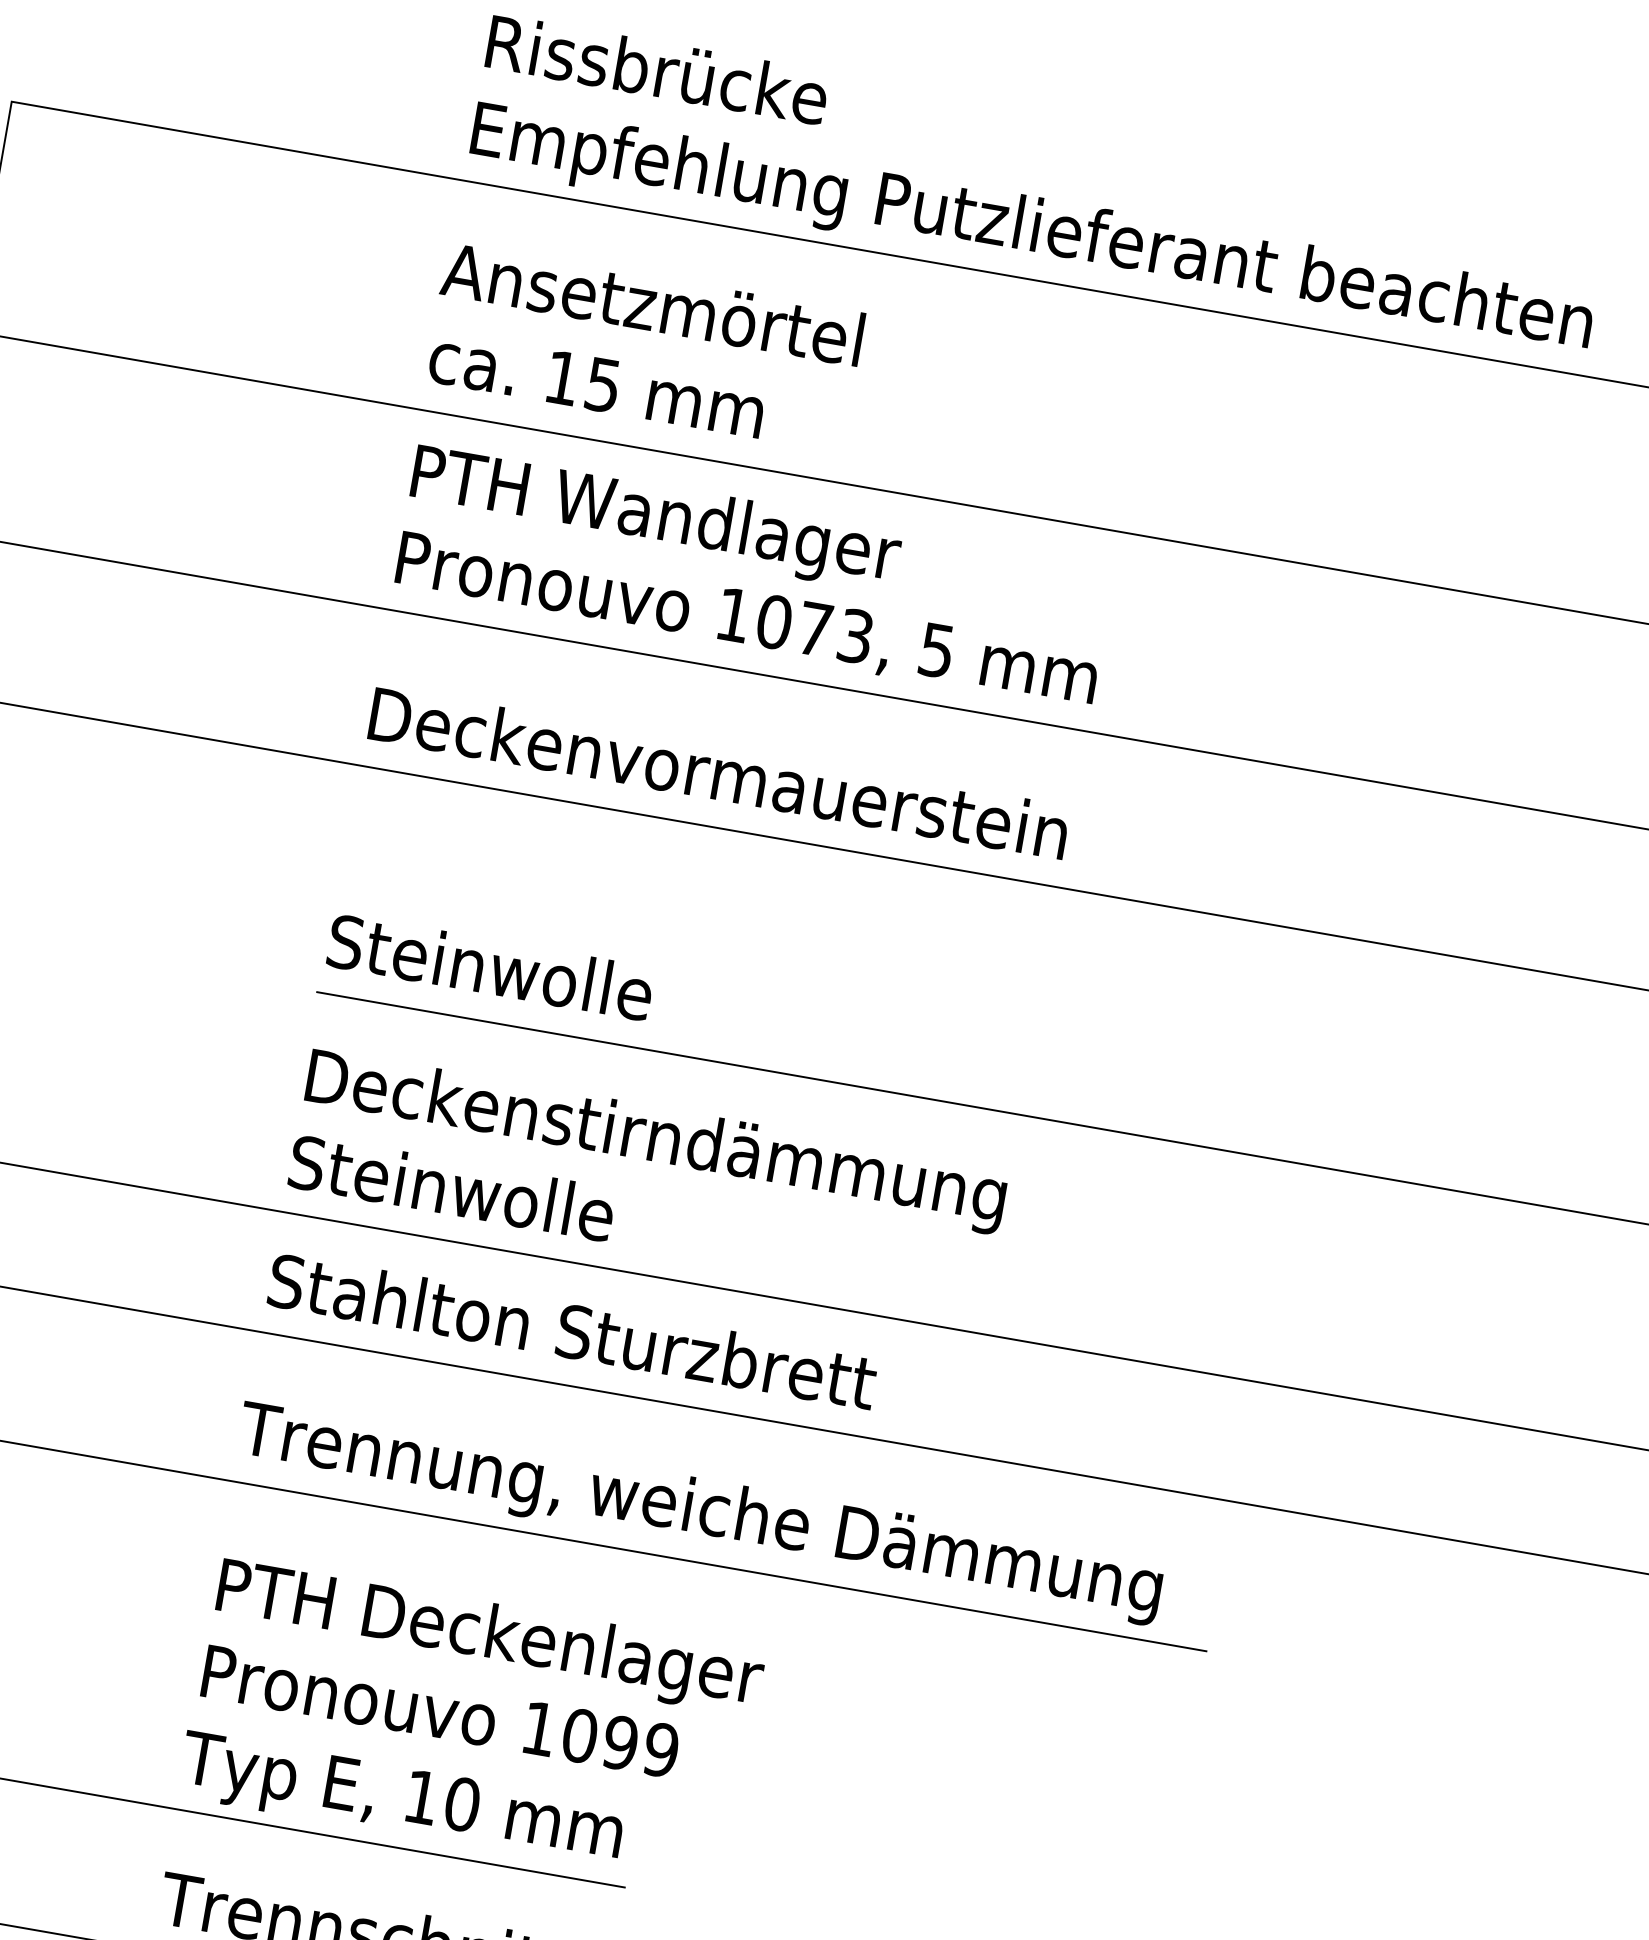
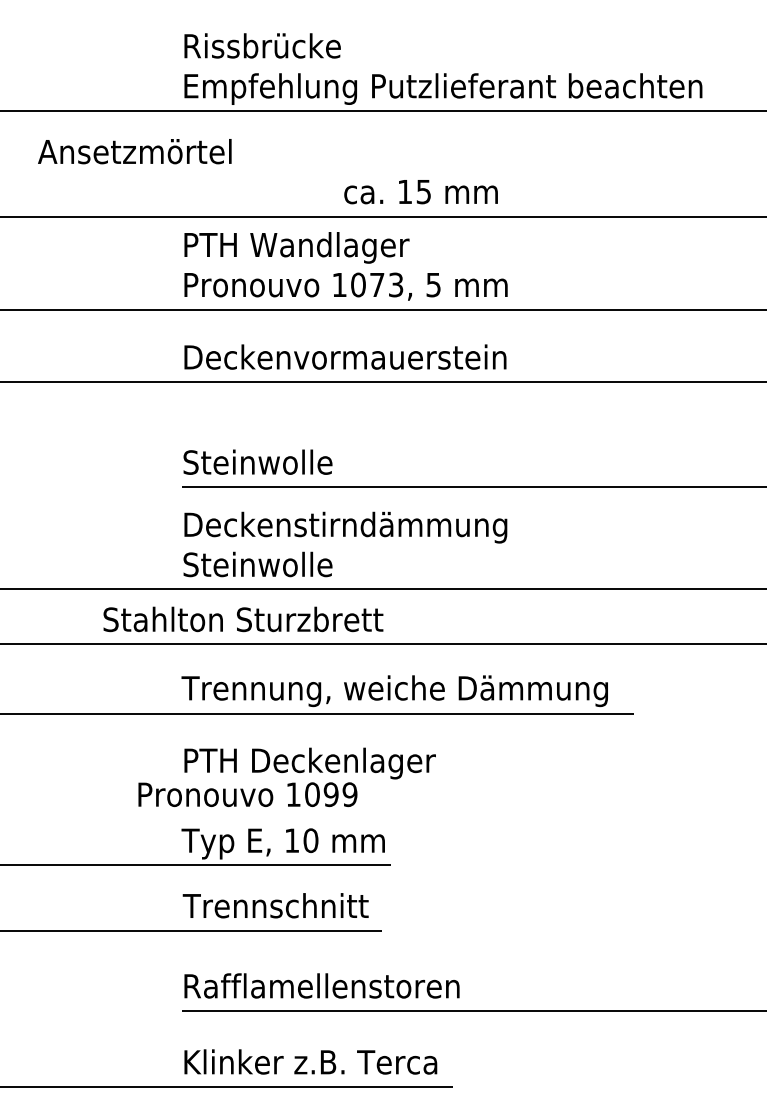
text: (652, 303) -> (134, 151), moved
text: (595, 385) -> (420, 192), moved
text: (572, 1331) -> (243, 619), moved
text: (439, 1711) -> (247, 794), moved

